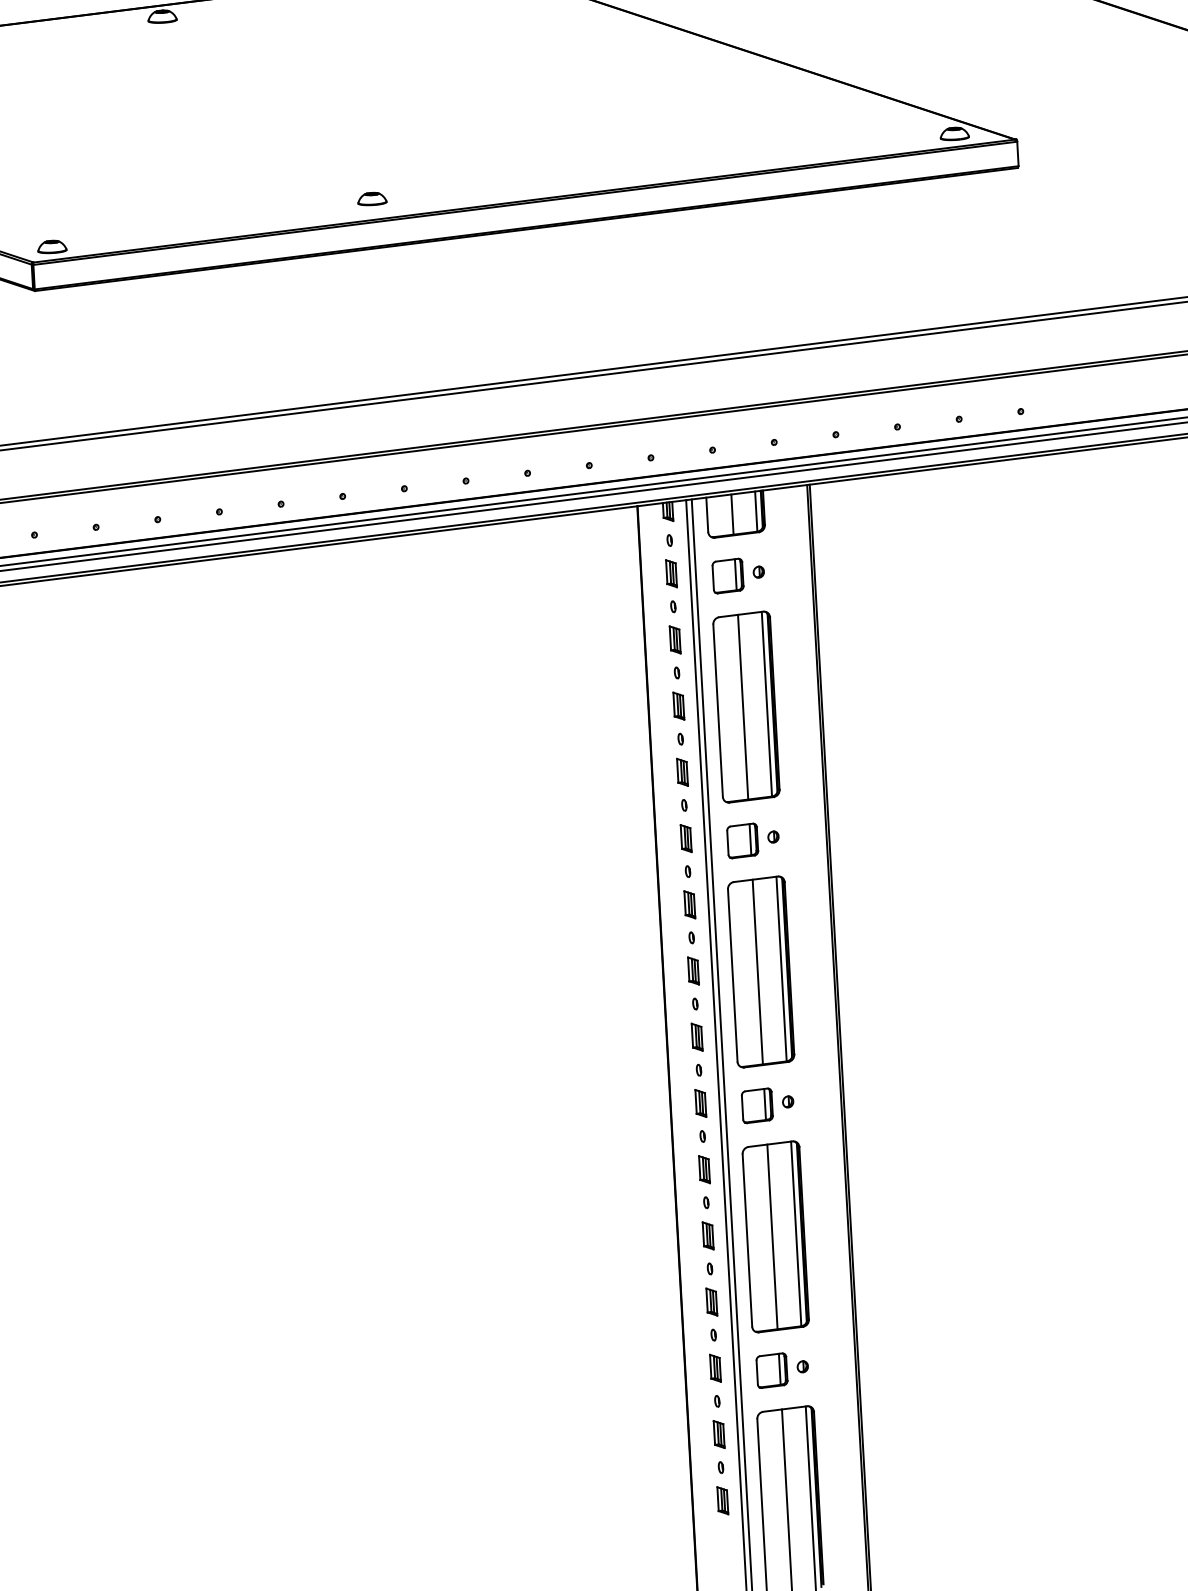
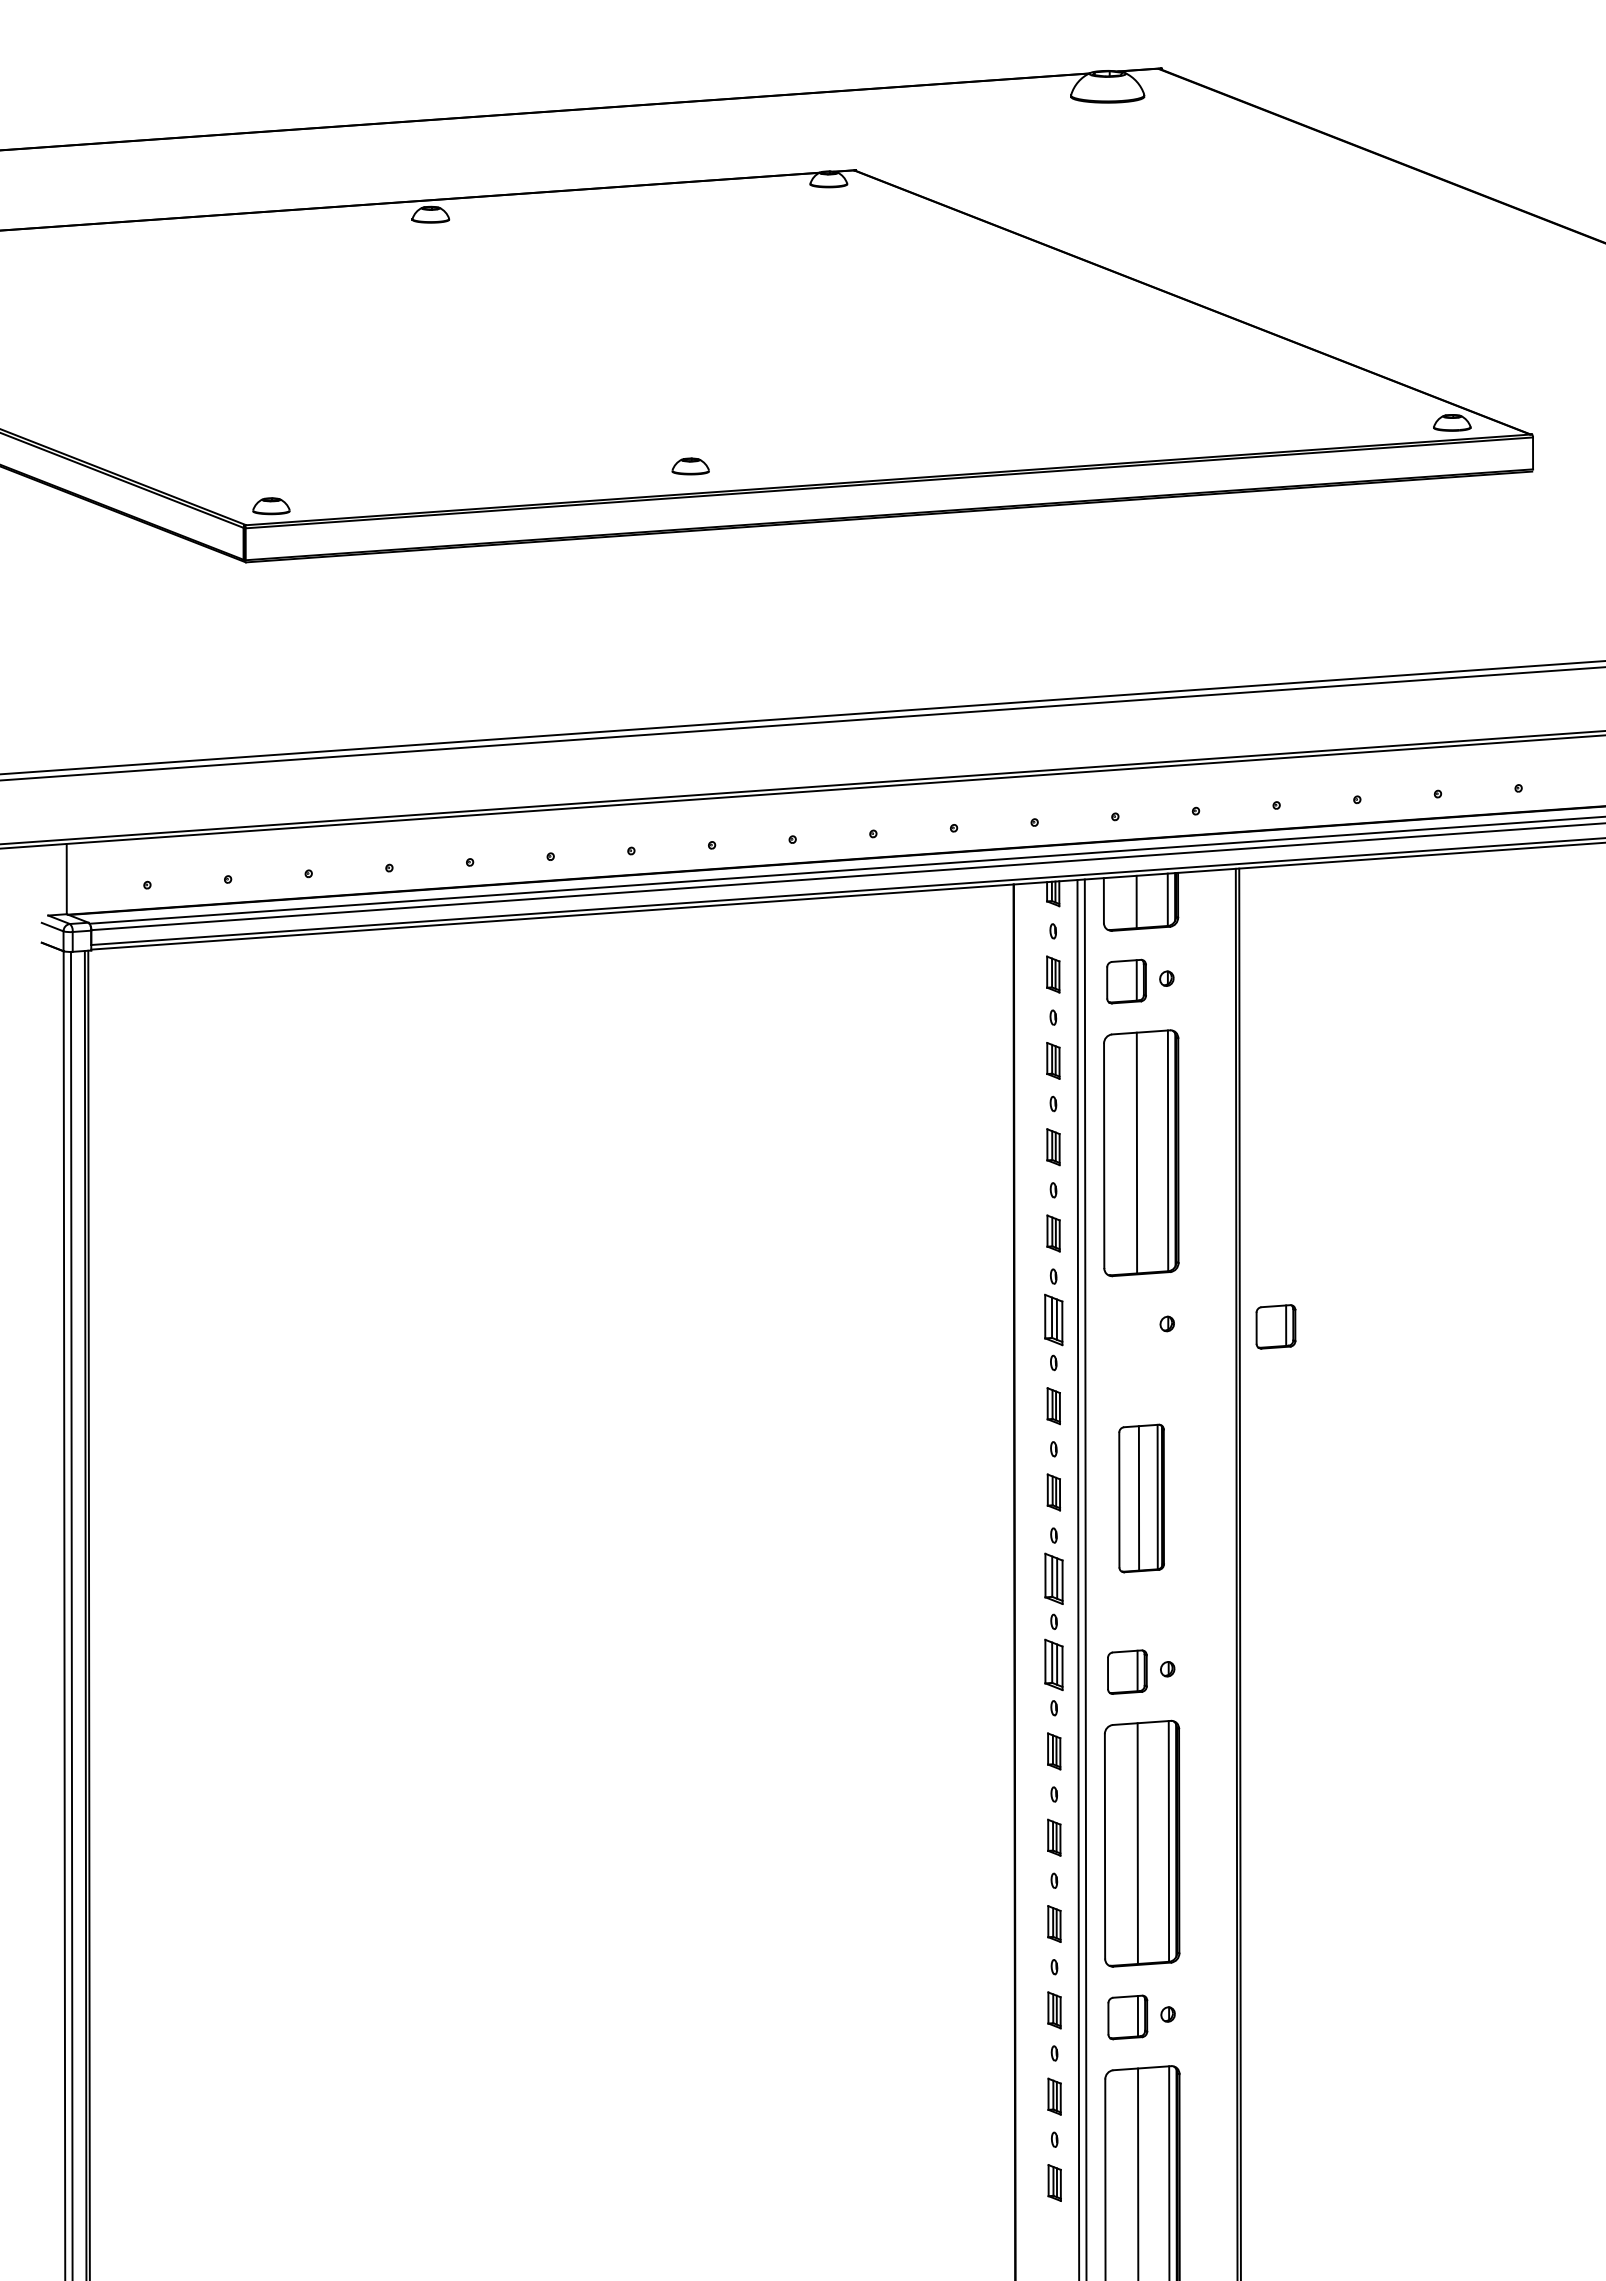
part: (686, 838) -> (1053, 1319), size x1.4
part: (742, 840) -> (1275, 1326), moved
part: (760, 972) -> (1141, 1498), size x0.6
part: (696, 1037) -> (1053, 1578), size x1.4
part: (701, 1103) -> (1054, 1665), size x1.4

